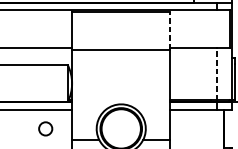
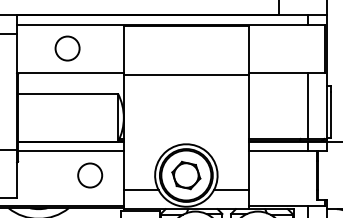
circle: (27, 29) -> (67, 48), added
line: (170, 30) -> (248, 50), dashed -> solid
line: (217, 73) -> (308, 105), dashed -> solid
circle: (45, 128) -> (90, 175), size x1.43
part: (121, 128) -> (186, 175), added

